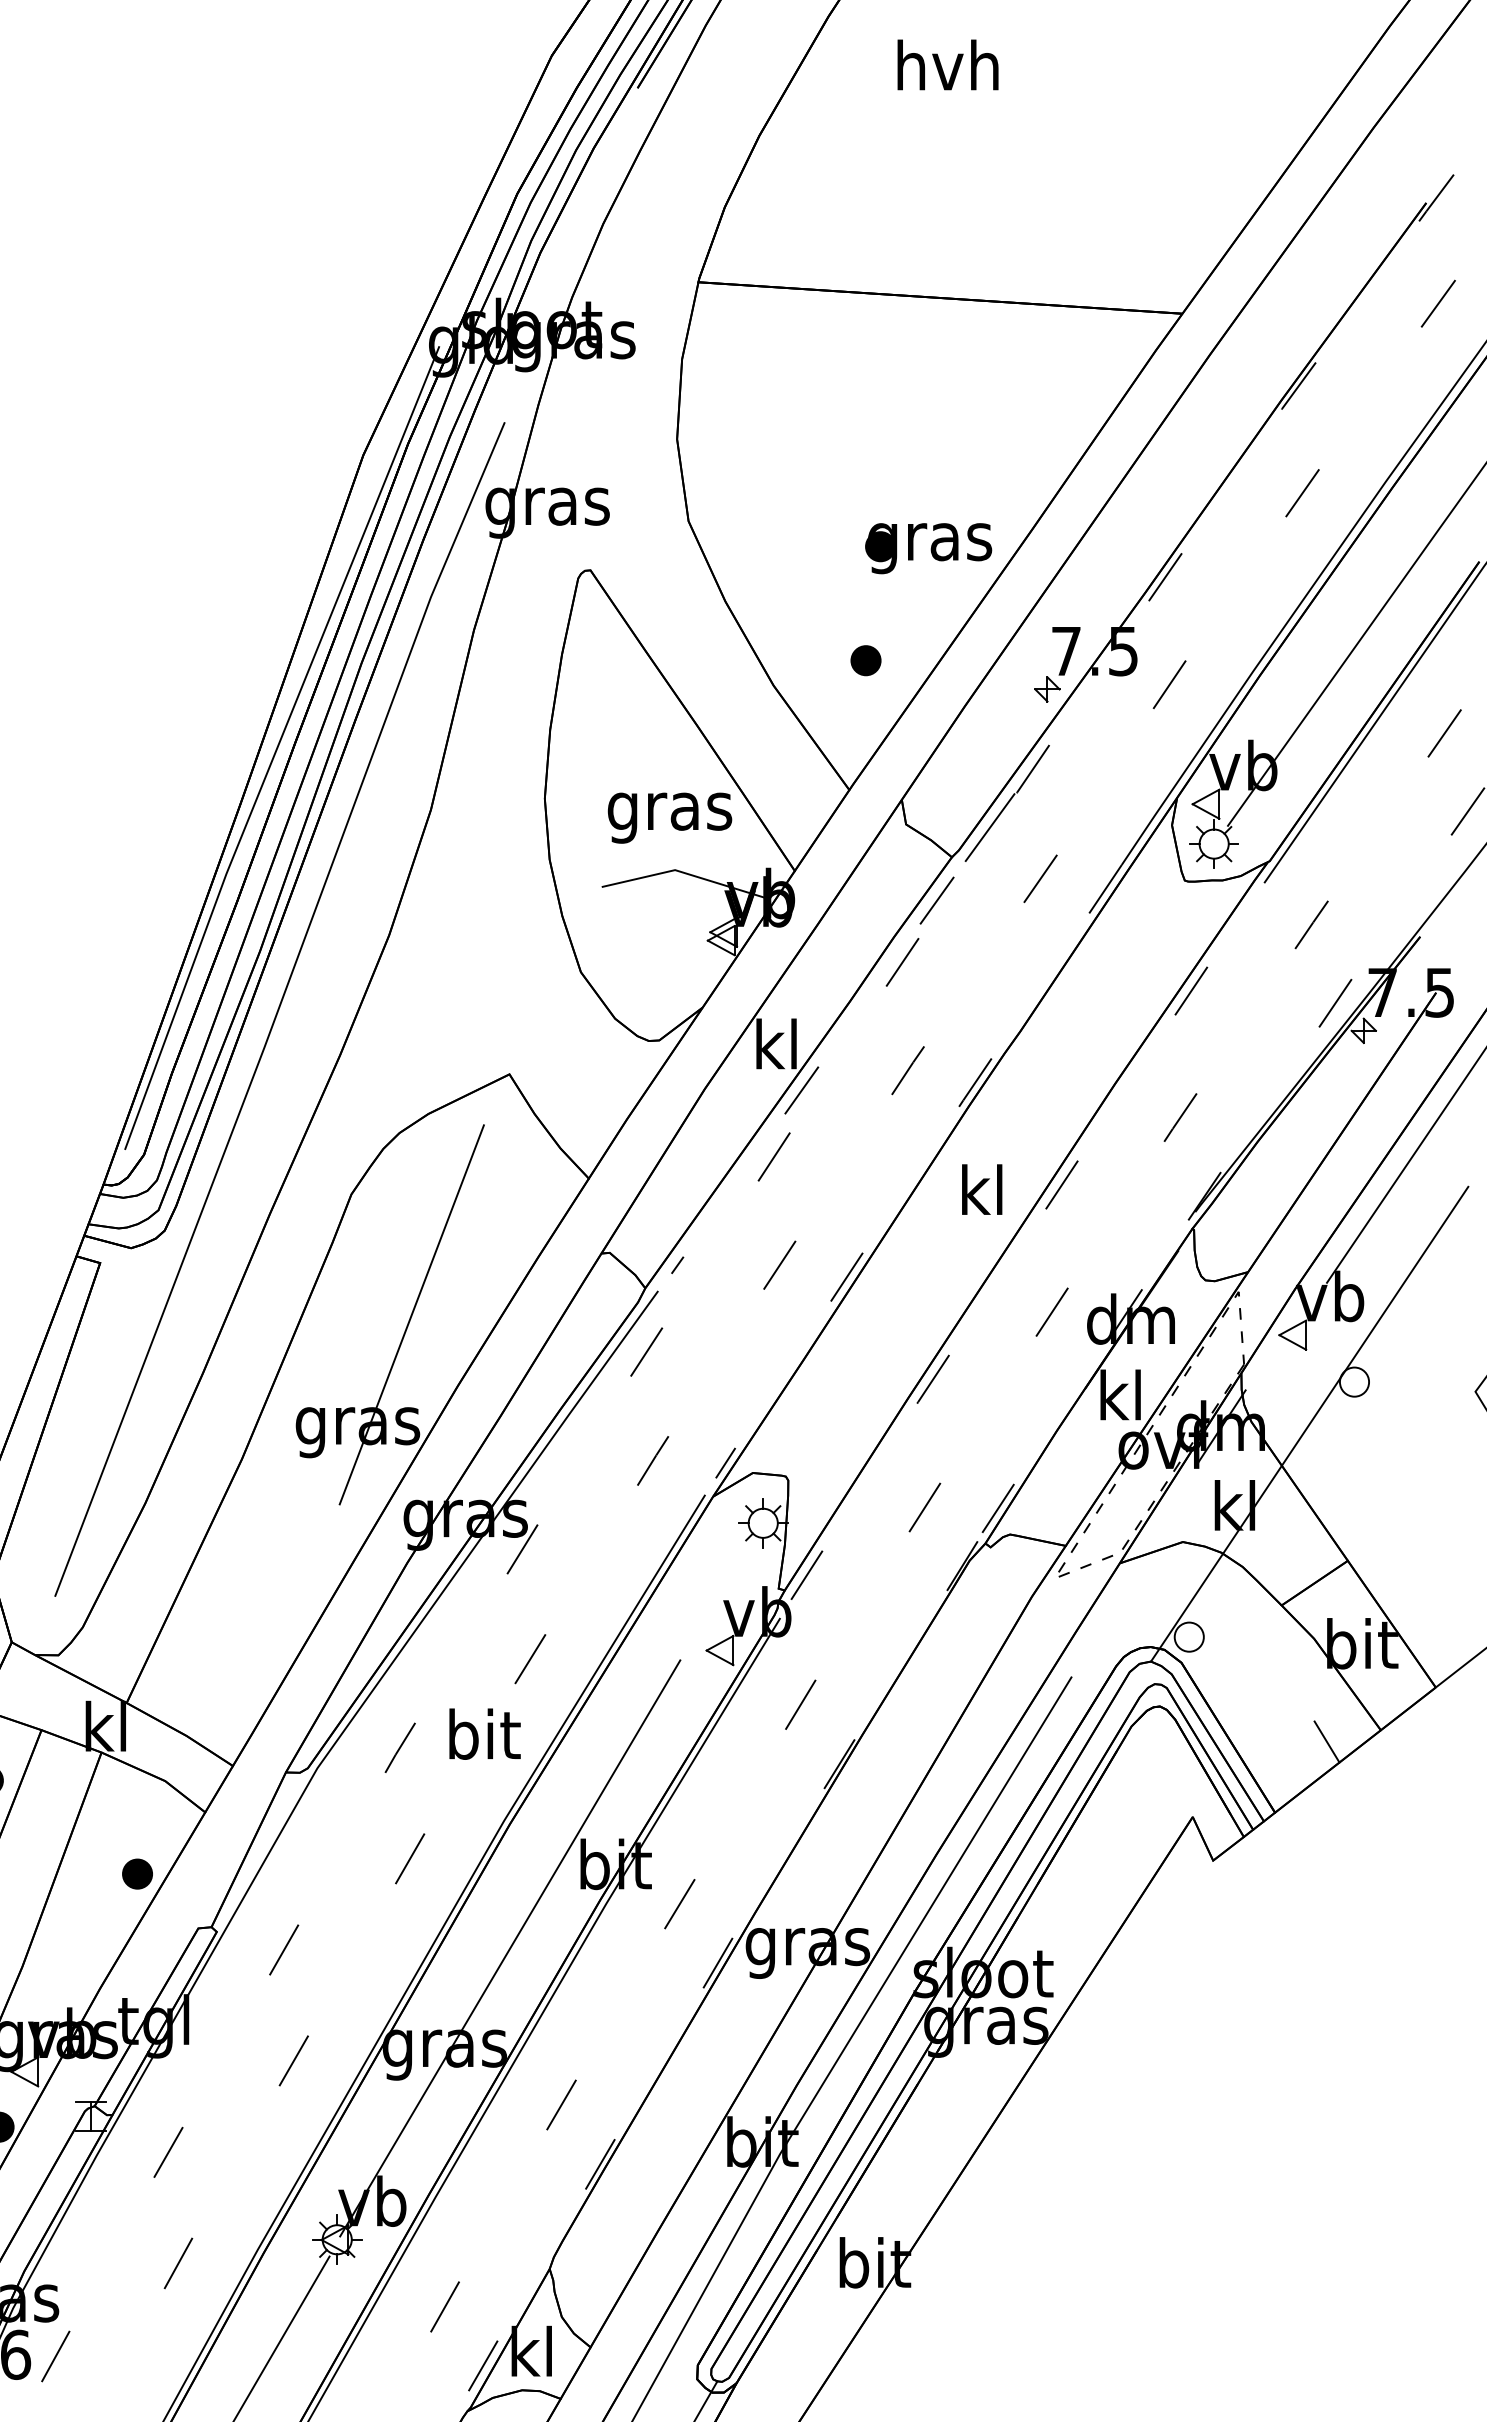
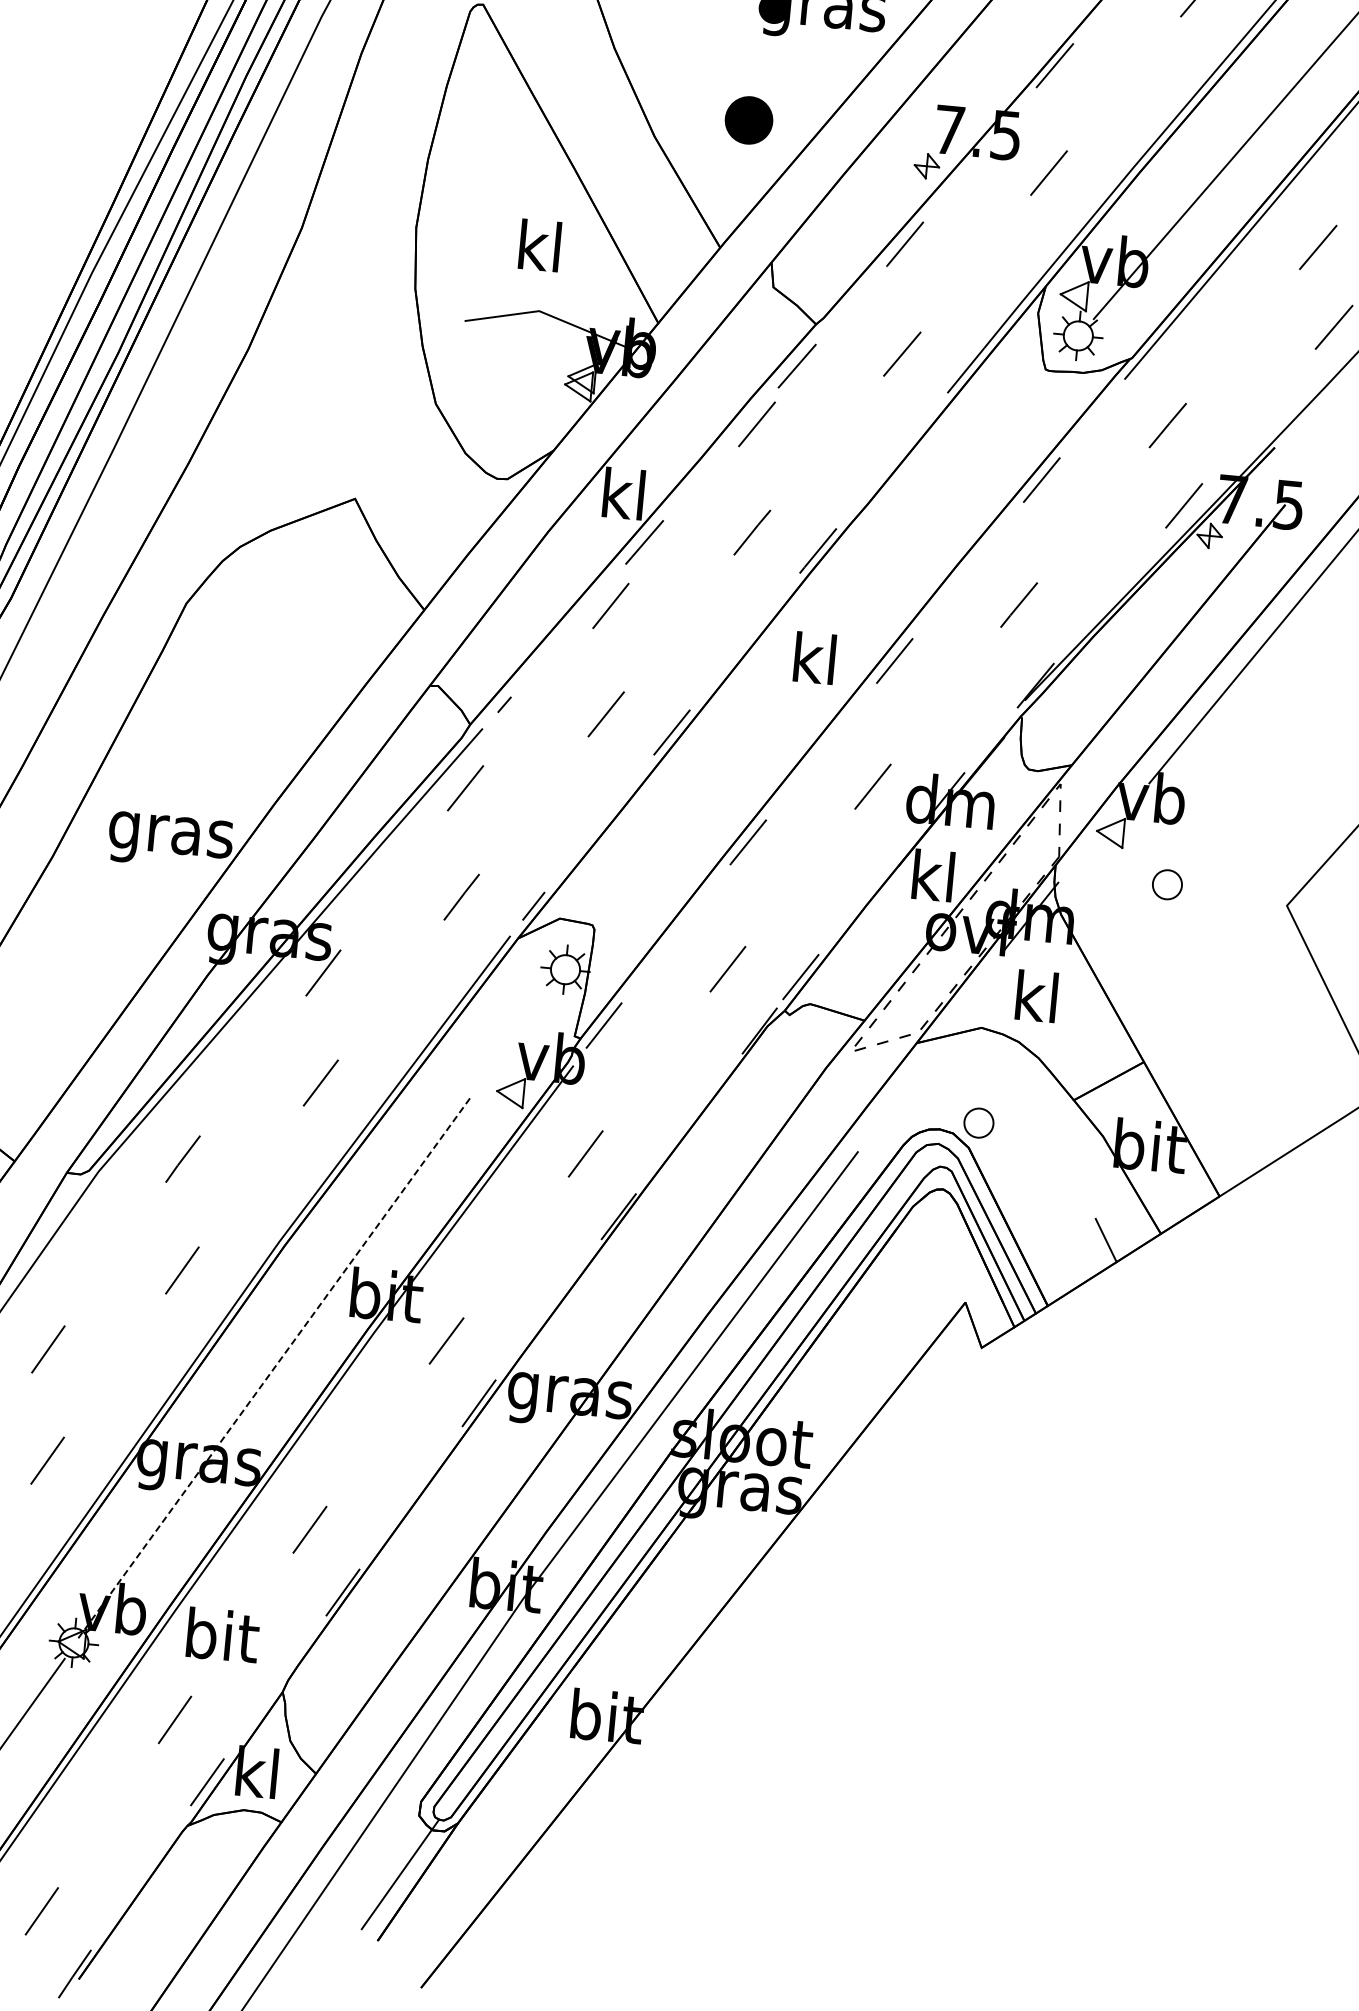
part: (865, 660) -> (748, 120), size x1.6
text: (669, 811) -> (539, 252), gras -> kl
line: (989, 827) -> (856, 298), removed
line: (411, 1314) -> (234, 728), removed
line: (1309, 1423) -> (1118, 921), removed
text: (484, 1733) -> (222, 1634), moved
line: (509, 1948) -> (272, 1369), solid -> dashed

